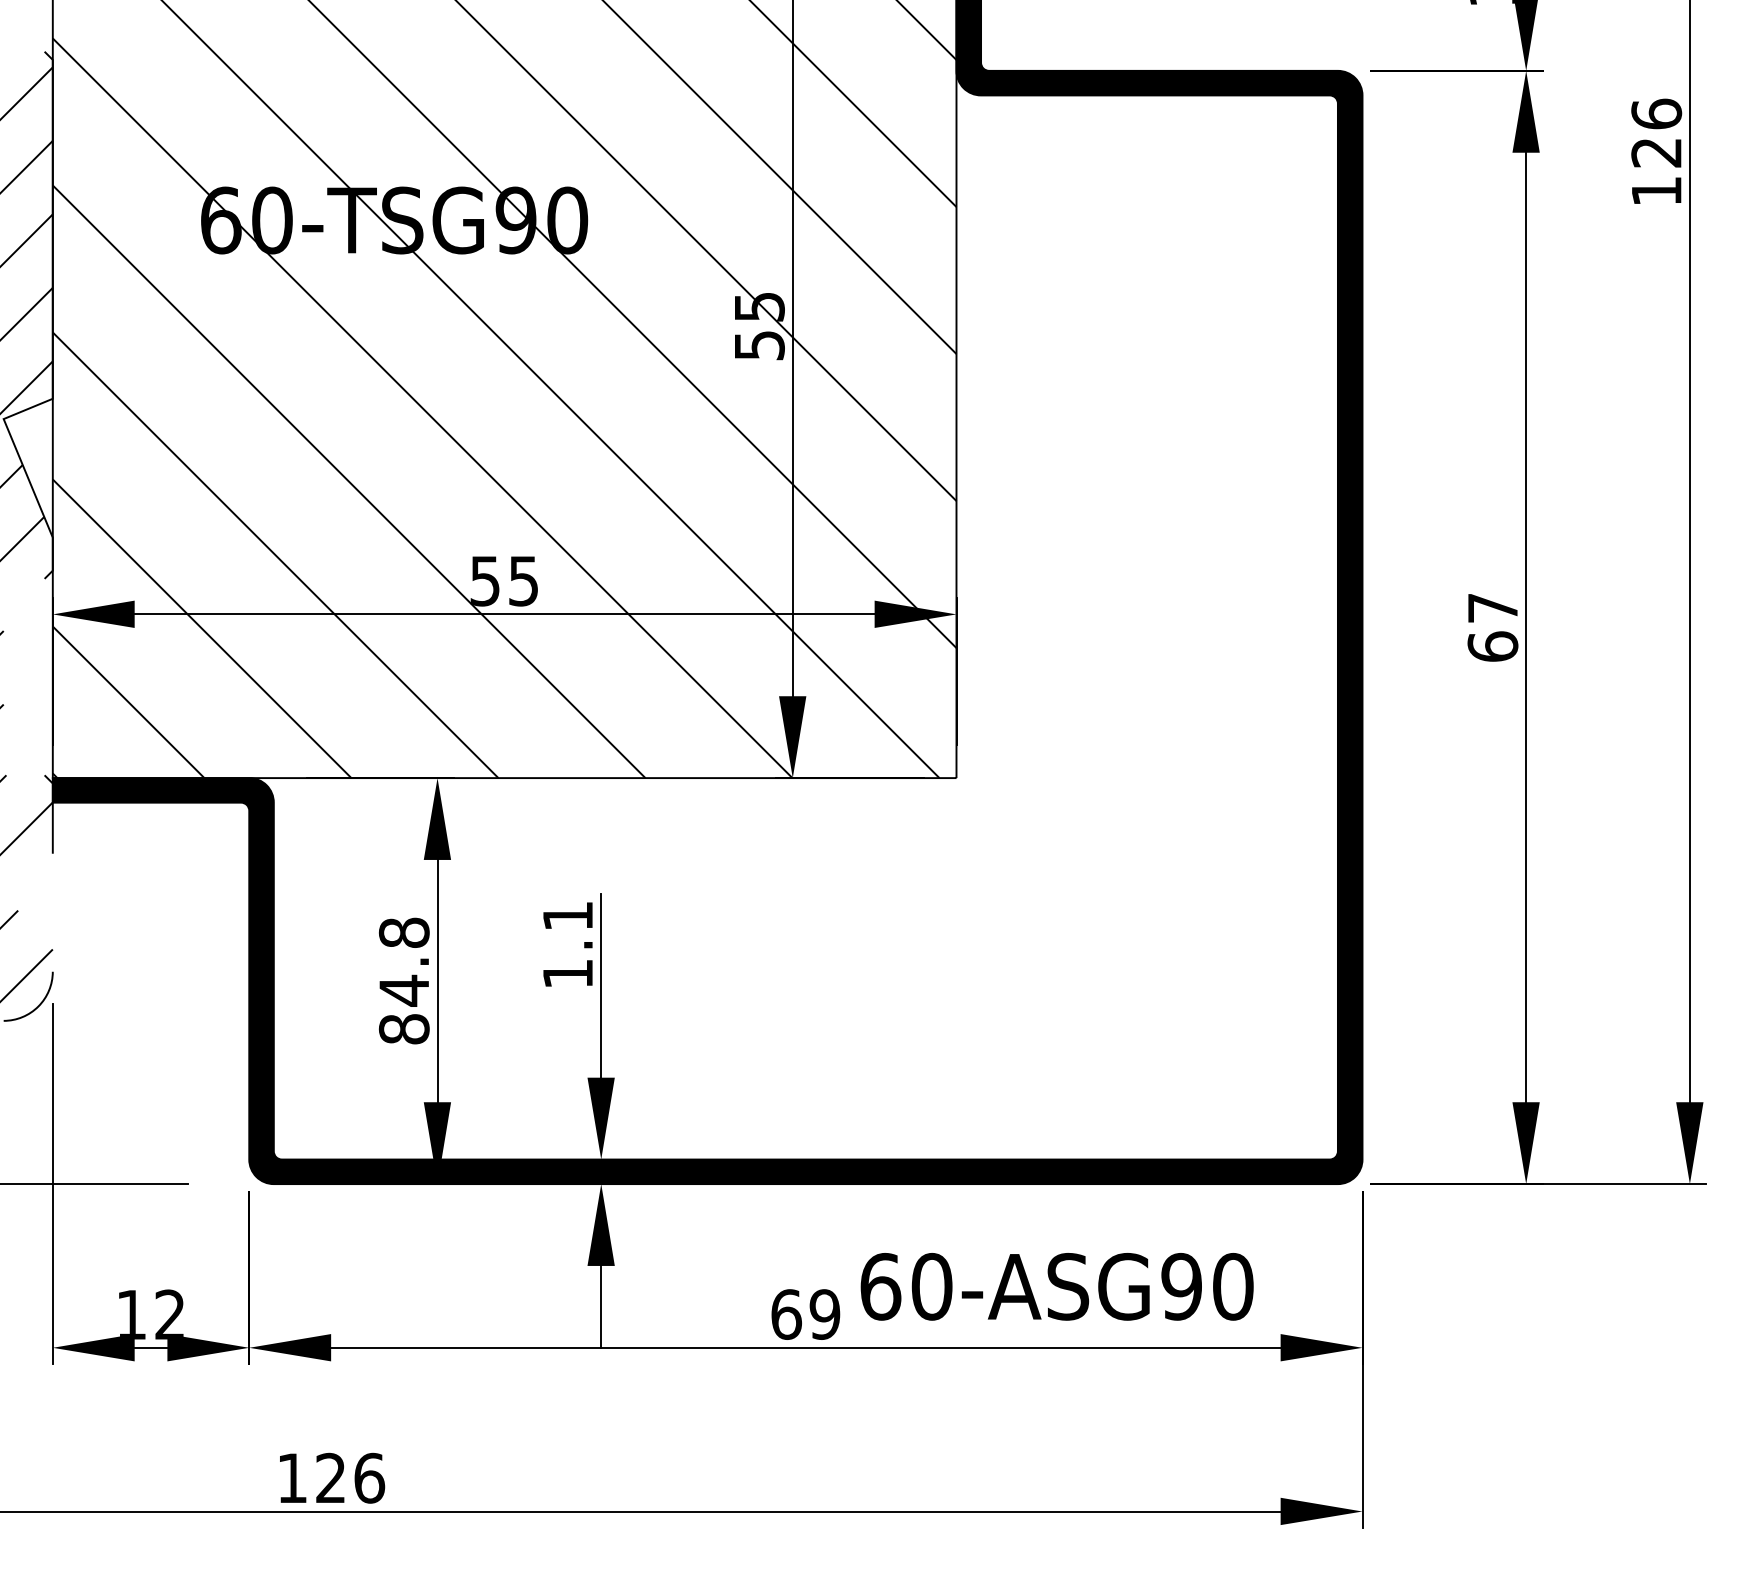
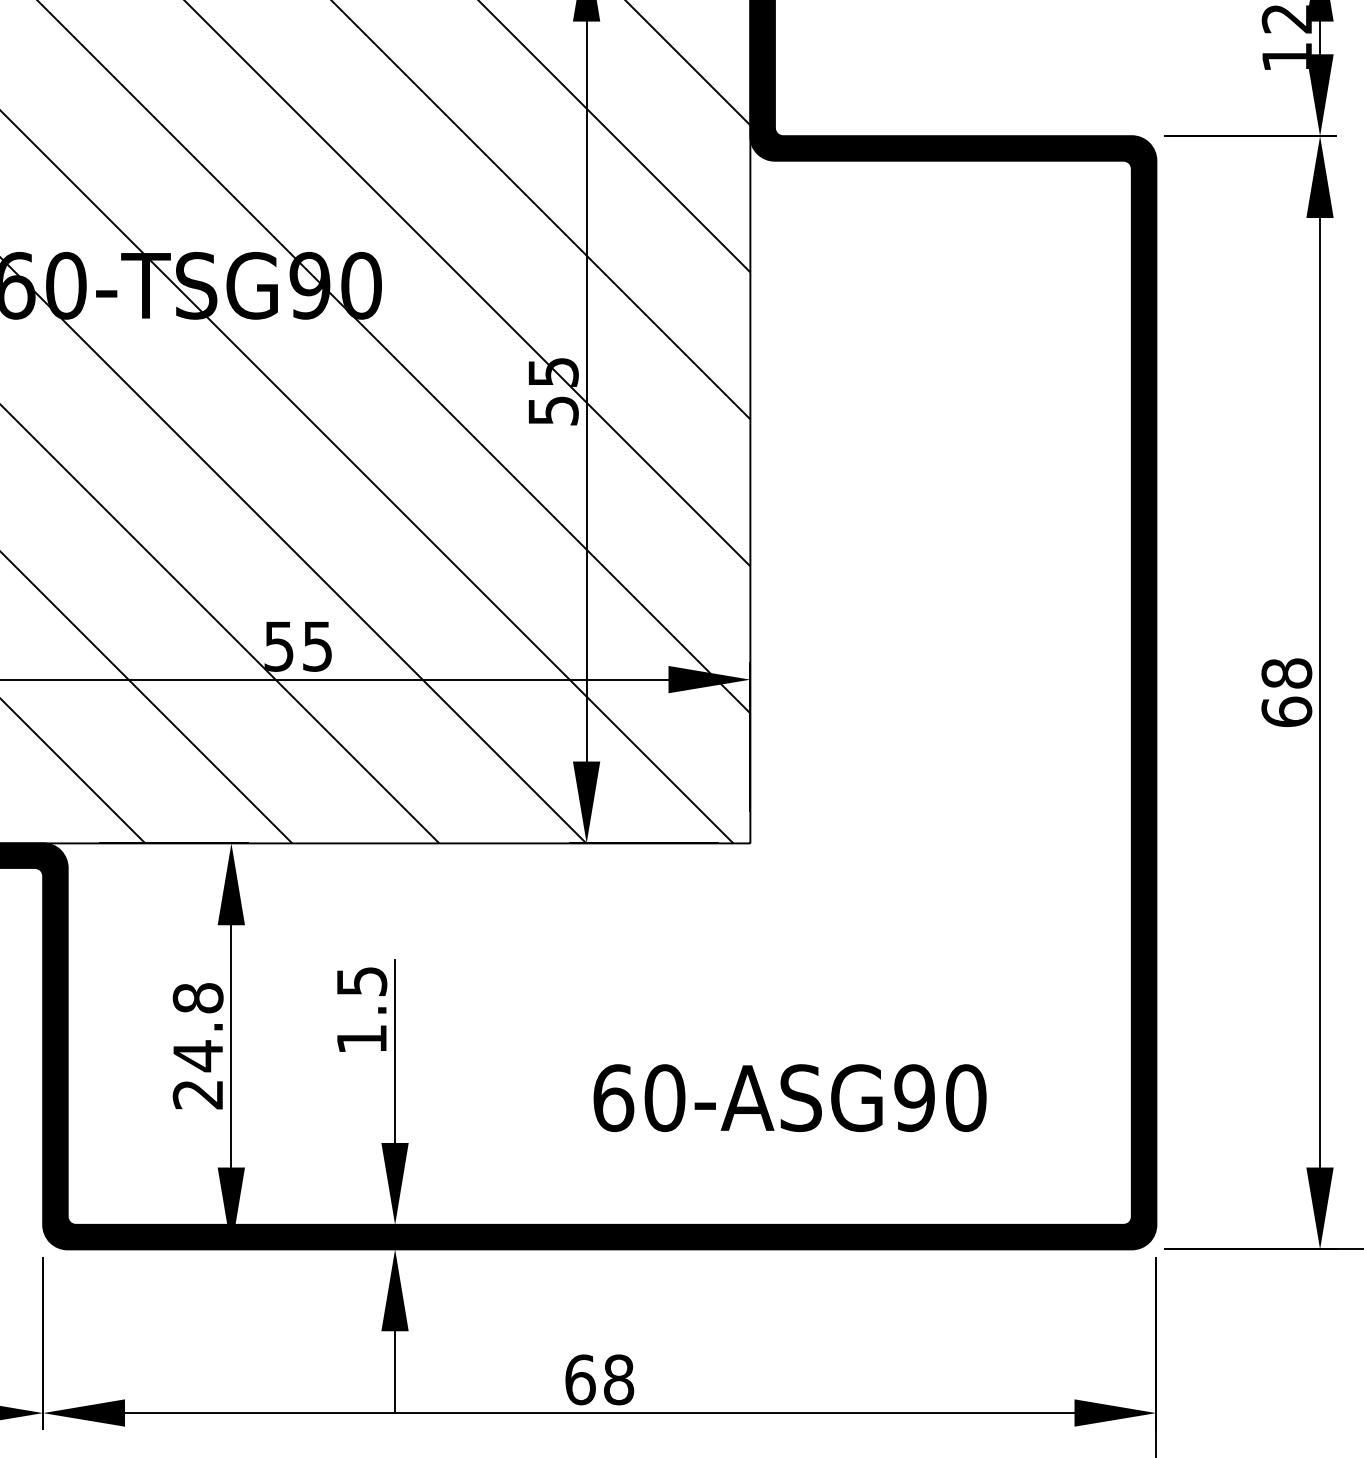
text: (1492, 608) -> (1286, 673), 67 -> 68
text: (568, 916) -> (362, 981), 1.1 -> 1.5
text: (403, 1029) -> (197, 1094), 84.8 -> 24.8
text: (1056, 1286) -> (789, 1097), moved
text: (824, 1314) -> (618, 1379), 69 -> 68

